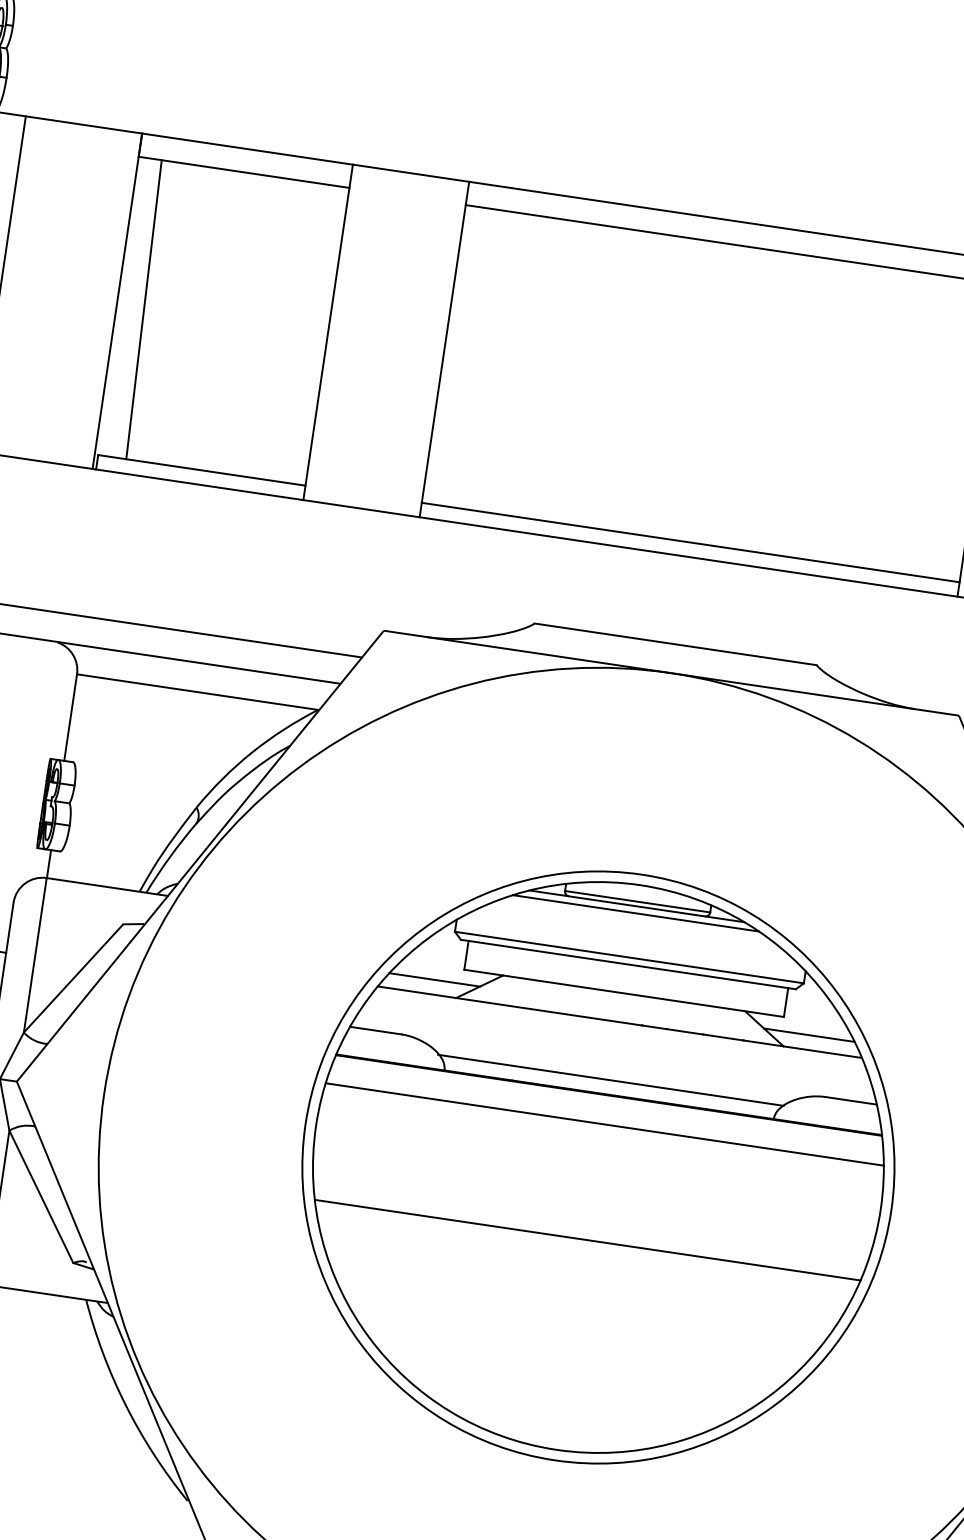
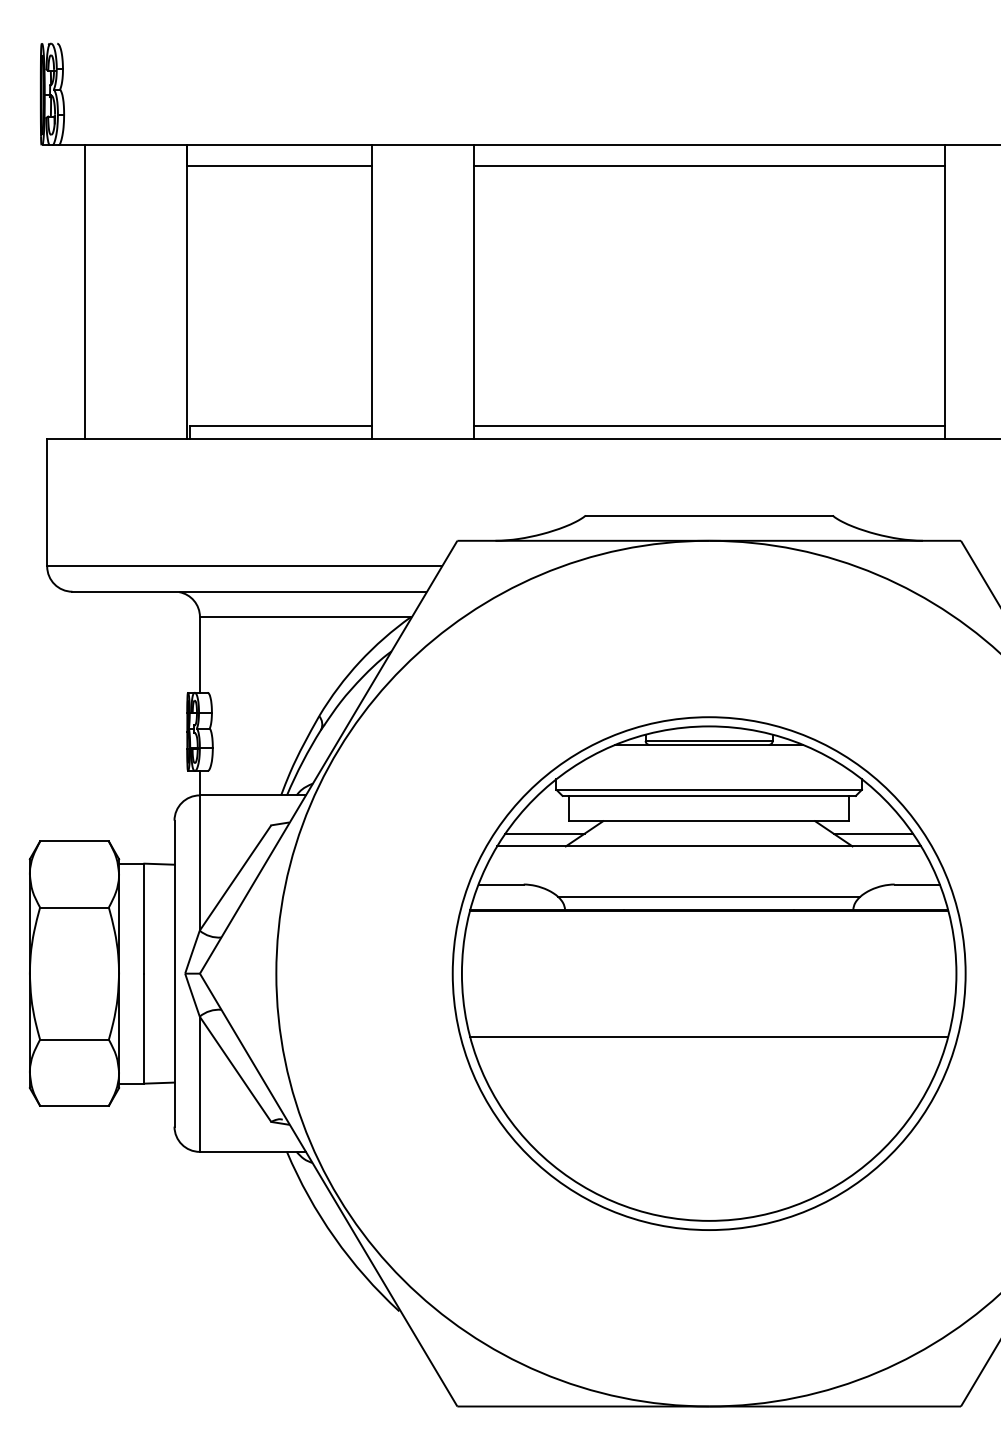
line: (143, 308) -> (210, 295), removed
line: (635, 913) -> (708, 751), removed
line: (604, 1123) -> (708, 935), removed

